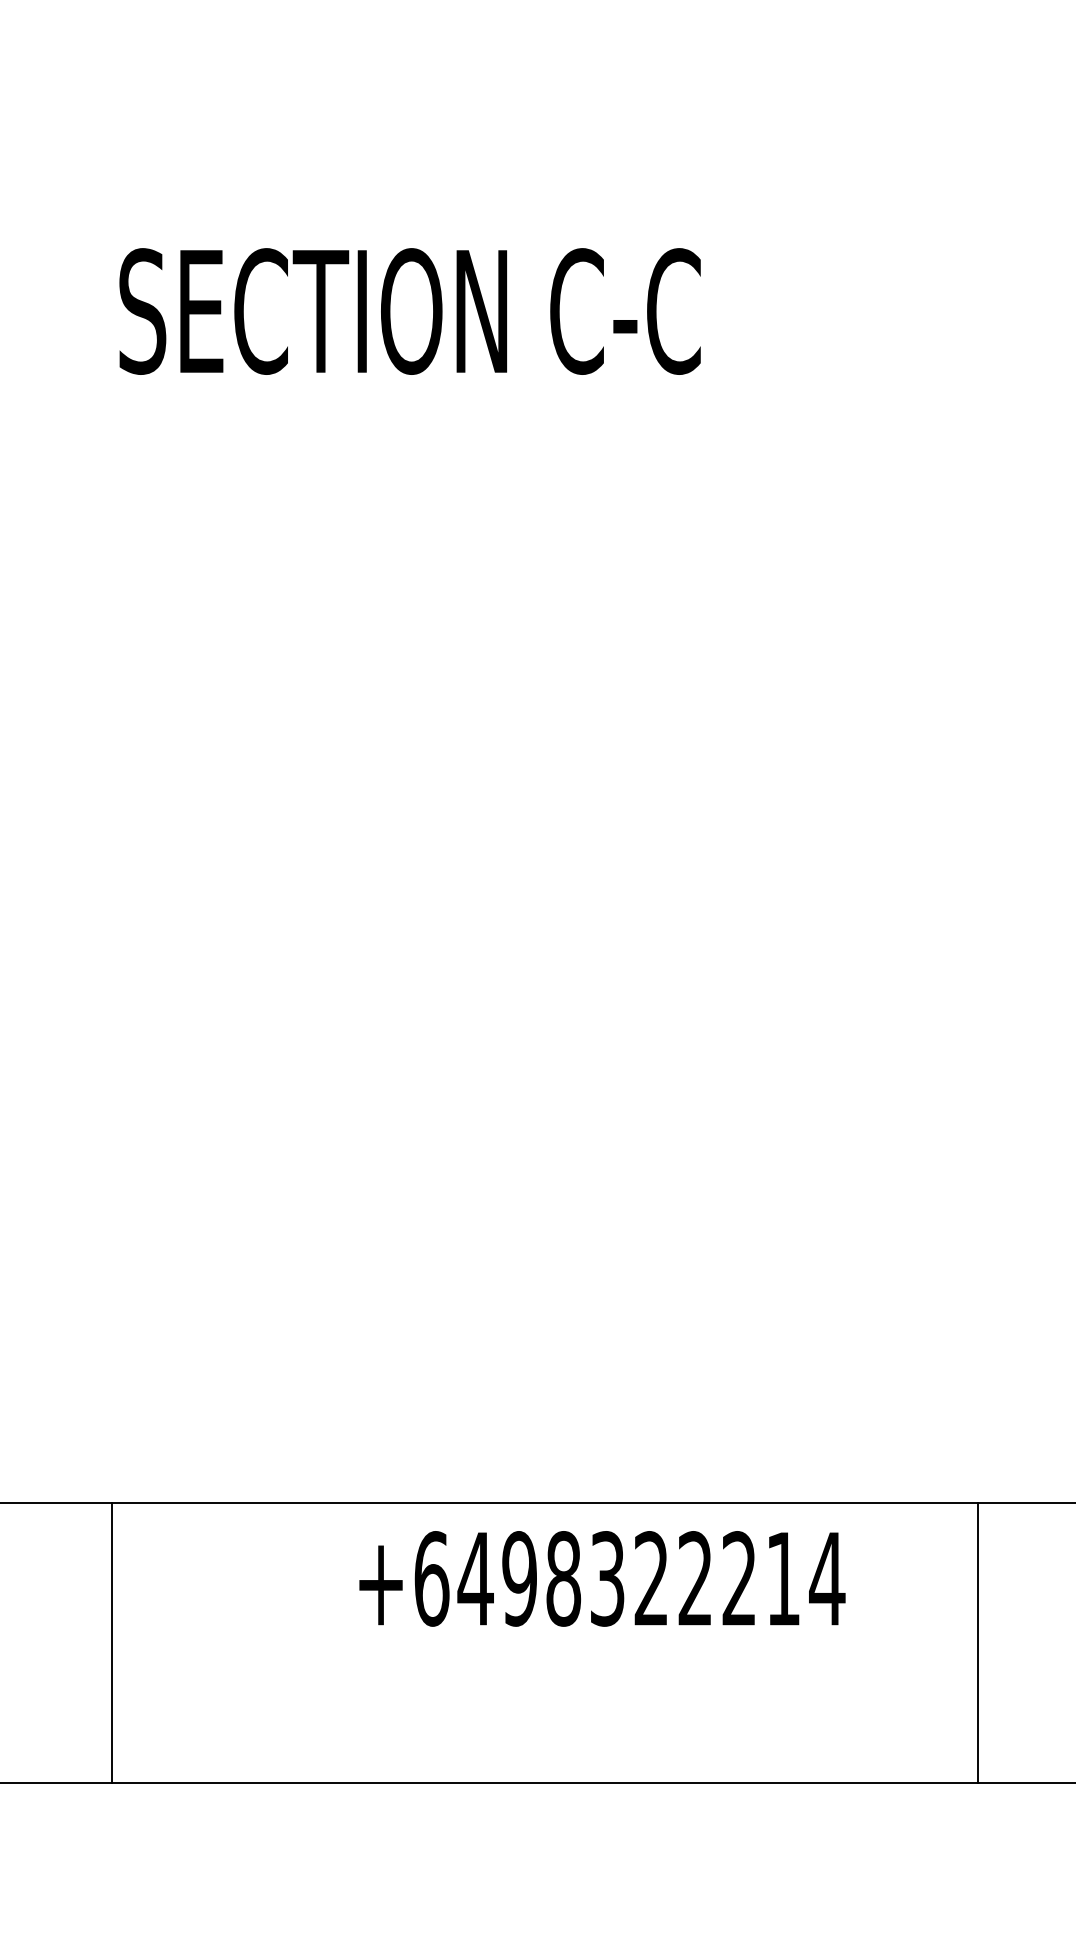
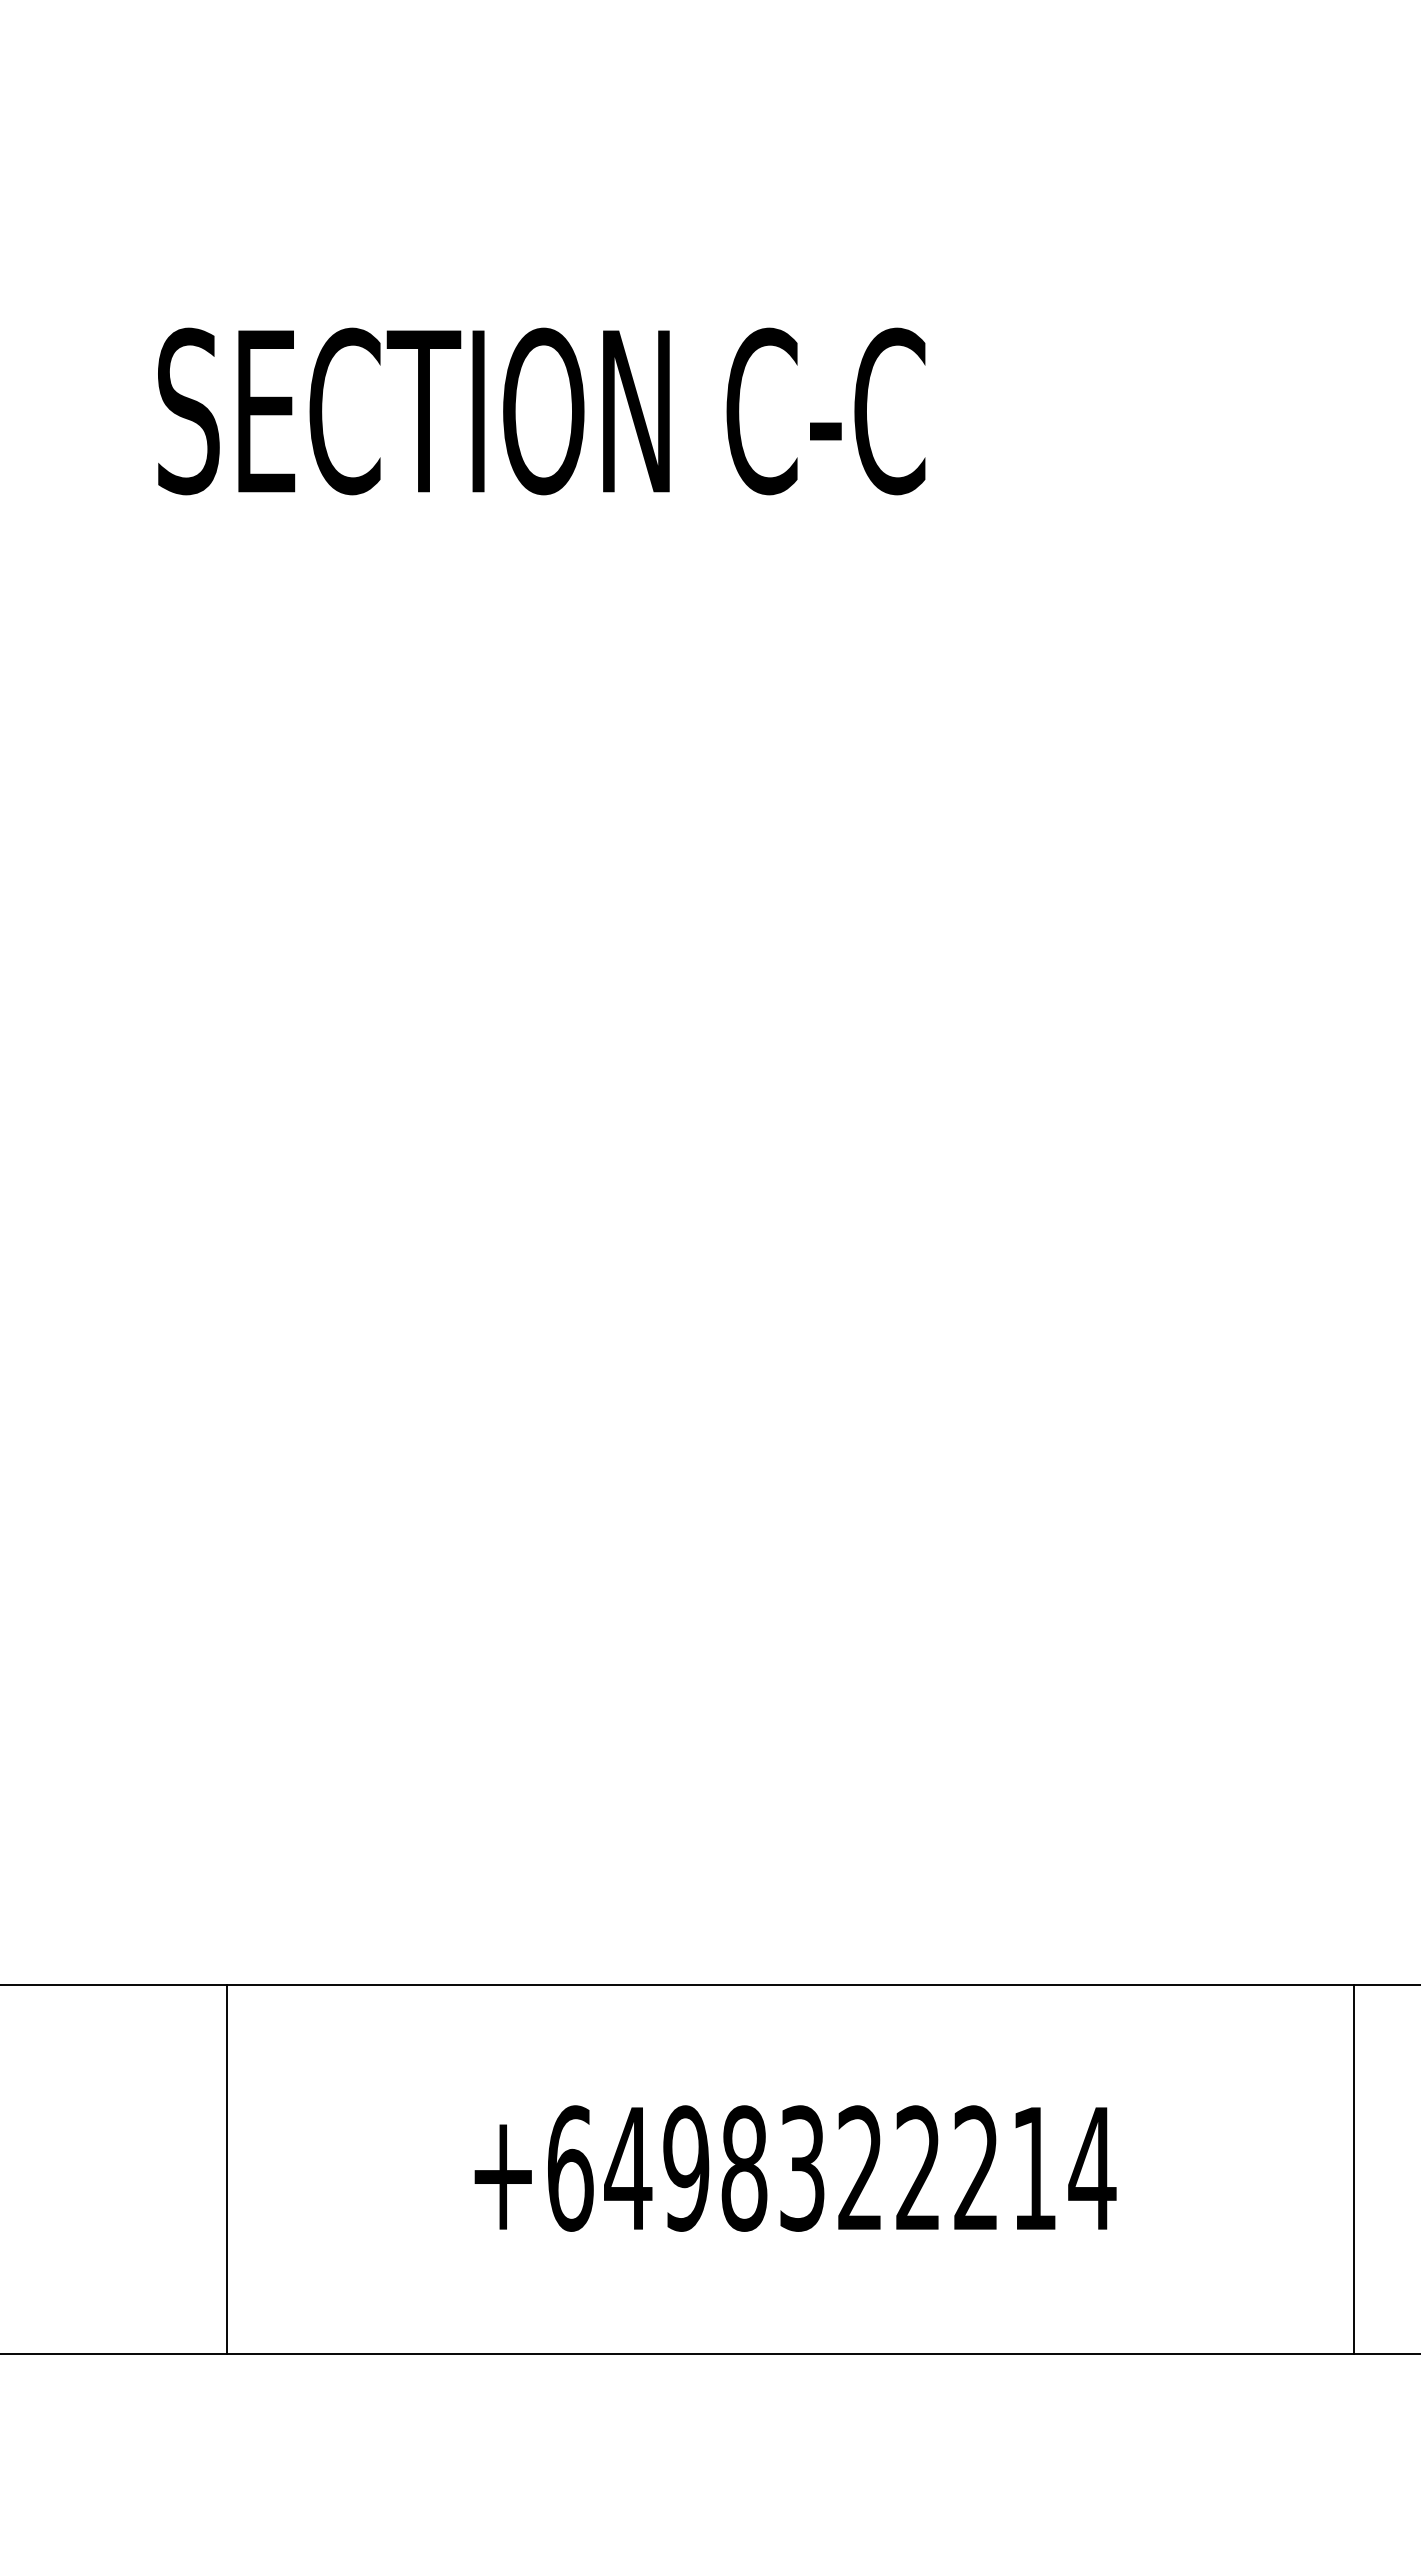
text: (602, 1578) -> (795, 2168), moved
line: (111, 1643) -> (226, 2169), moved
line: (977, 1643) -> (1353, 2169), moved

